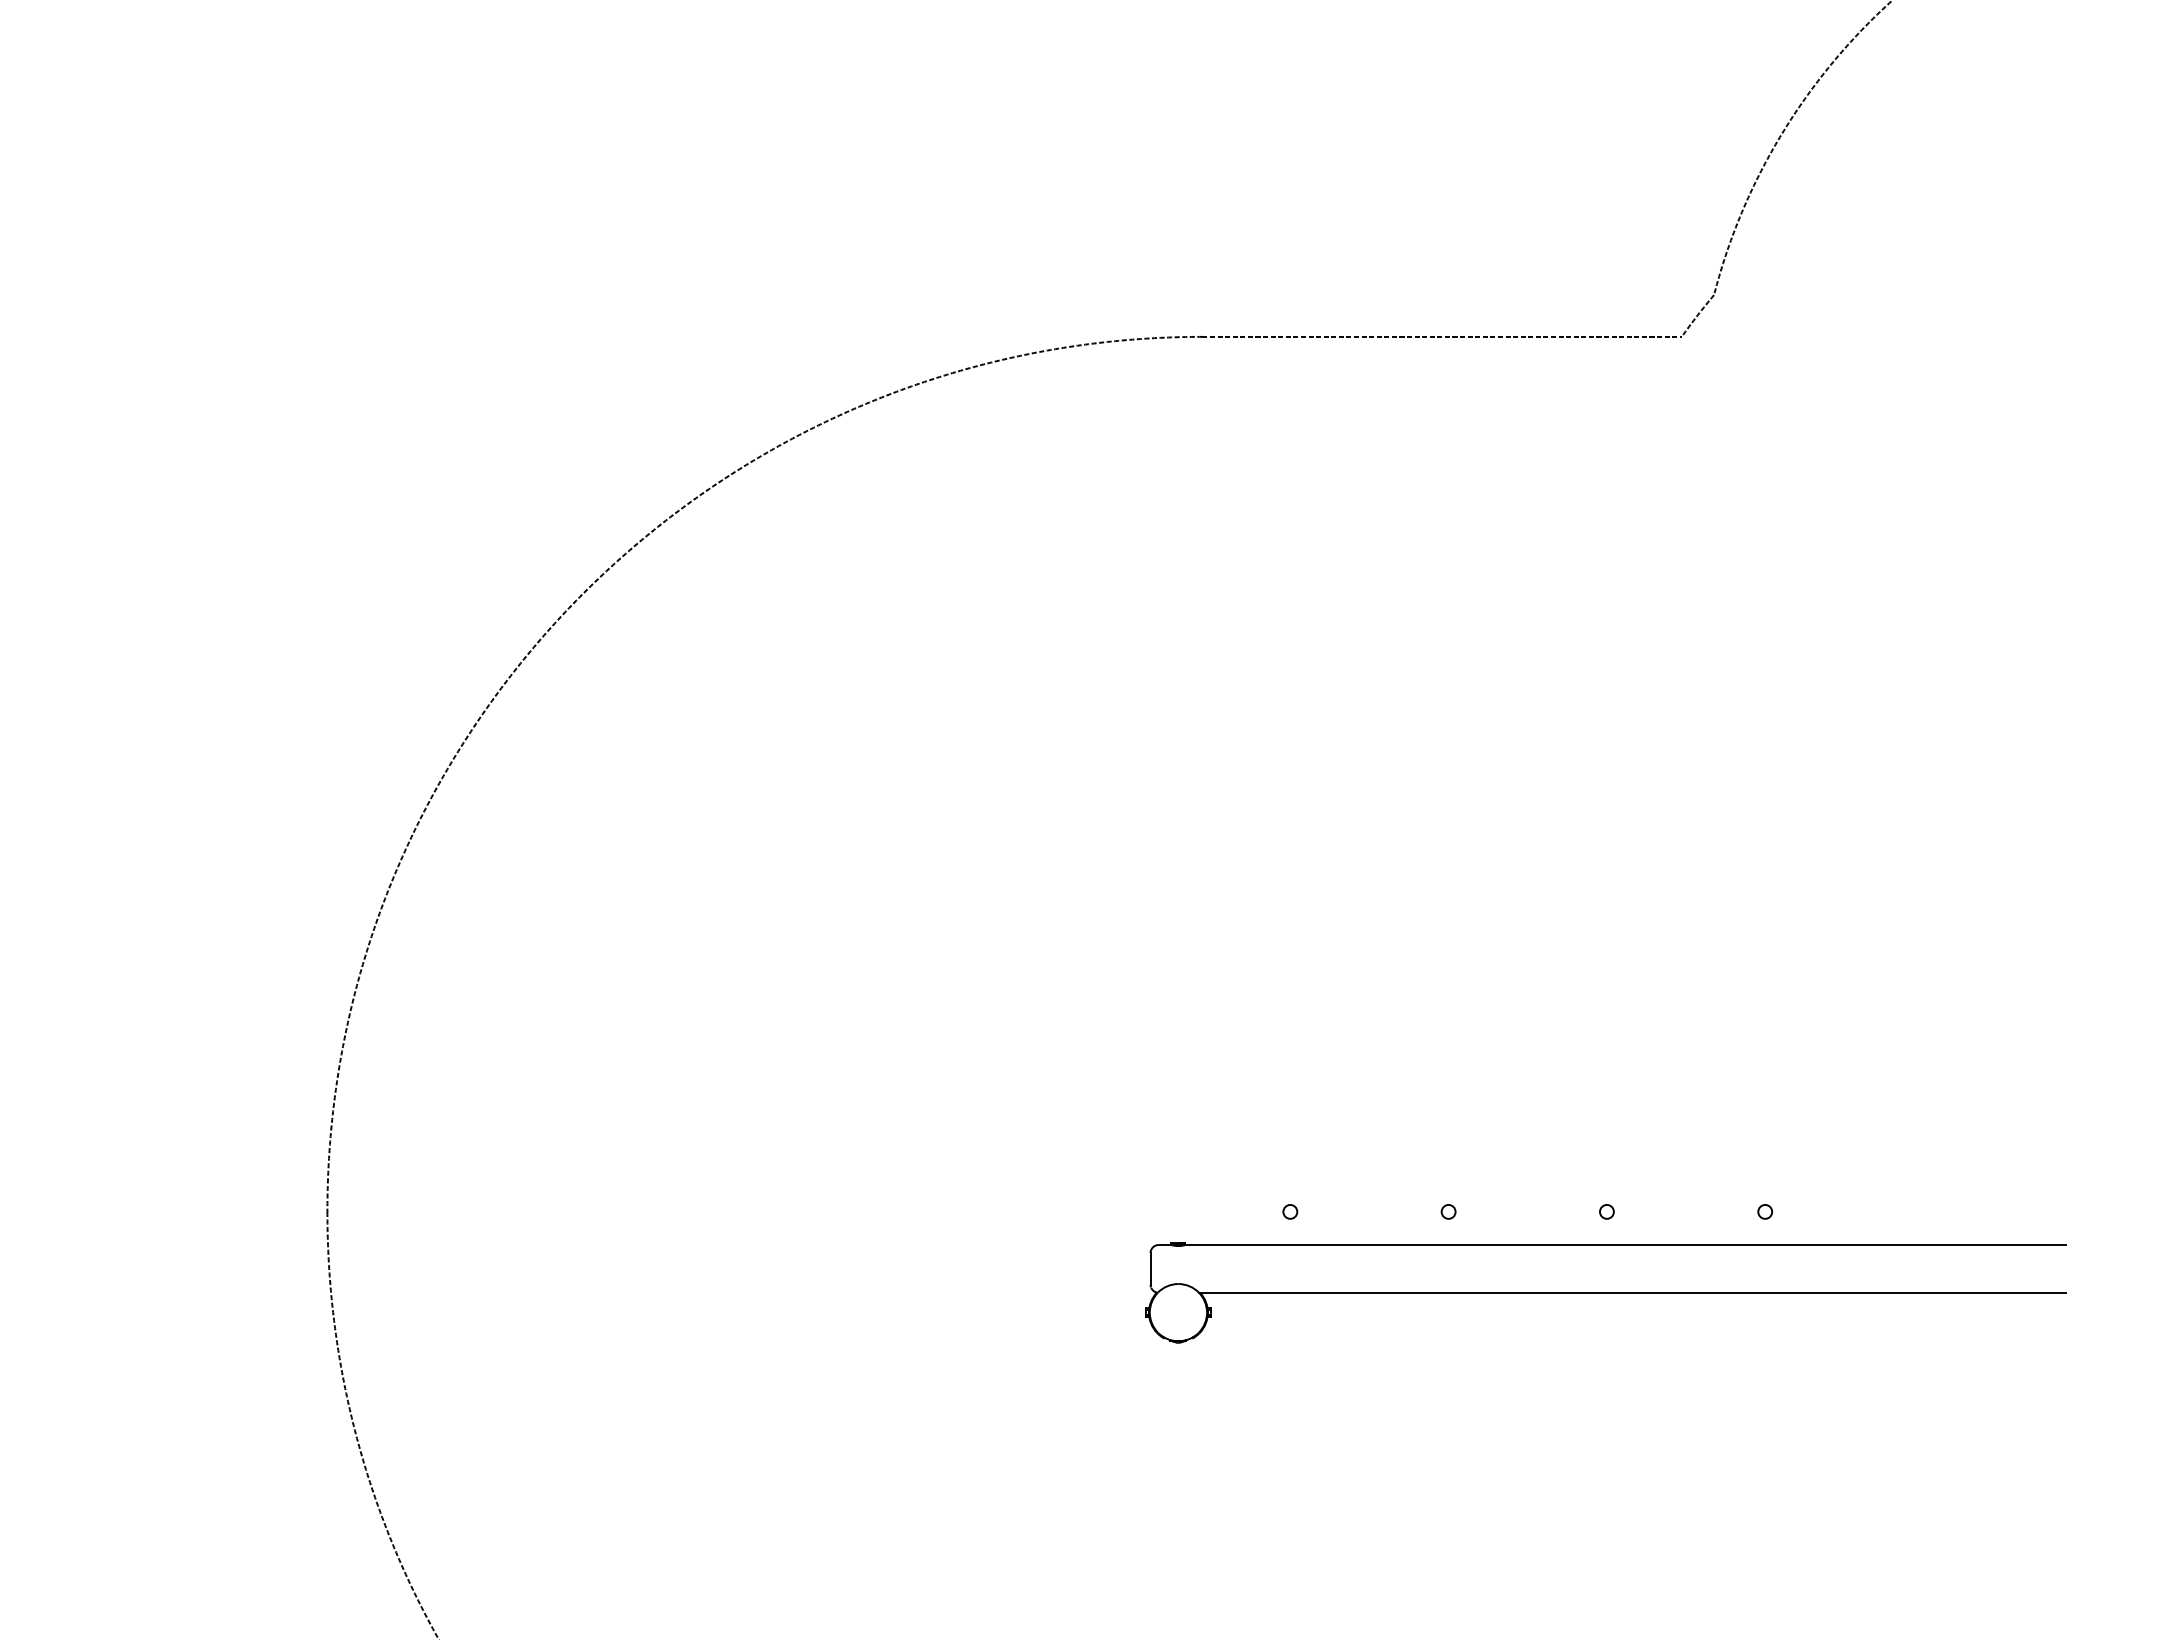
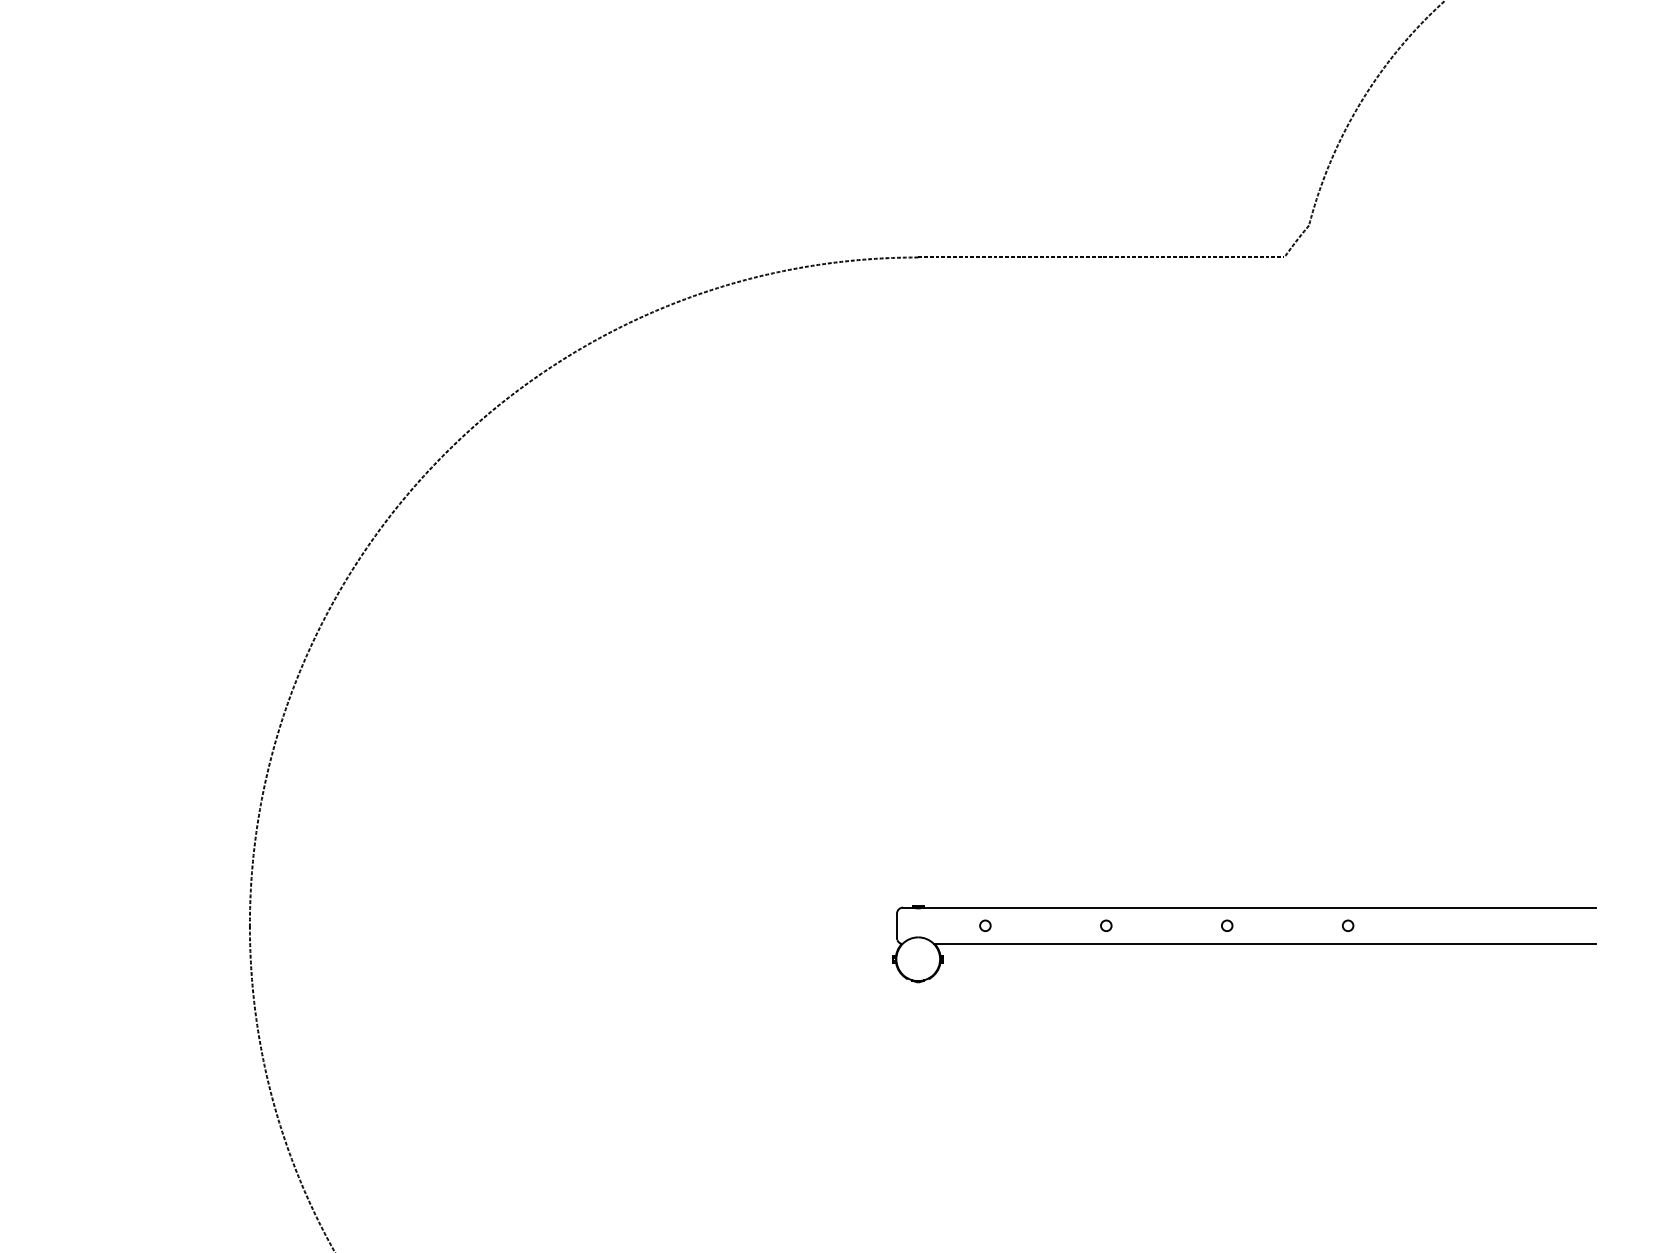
part: (1605, 1292) -> (1244, 943), moved

